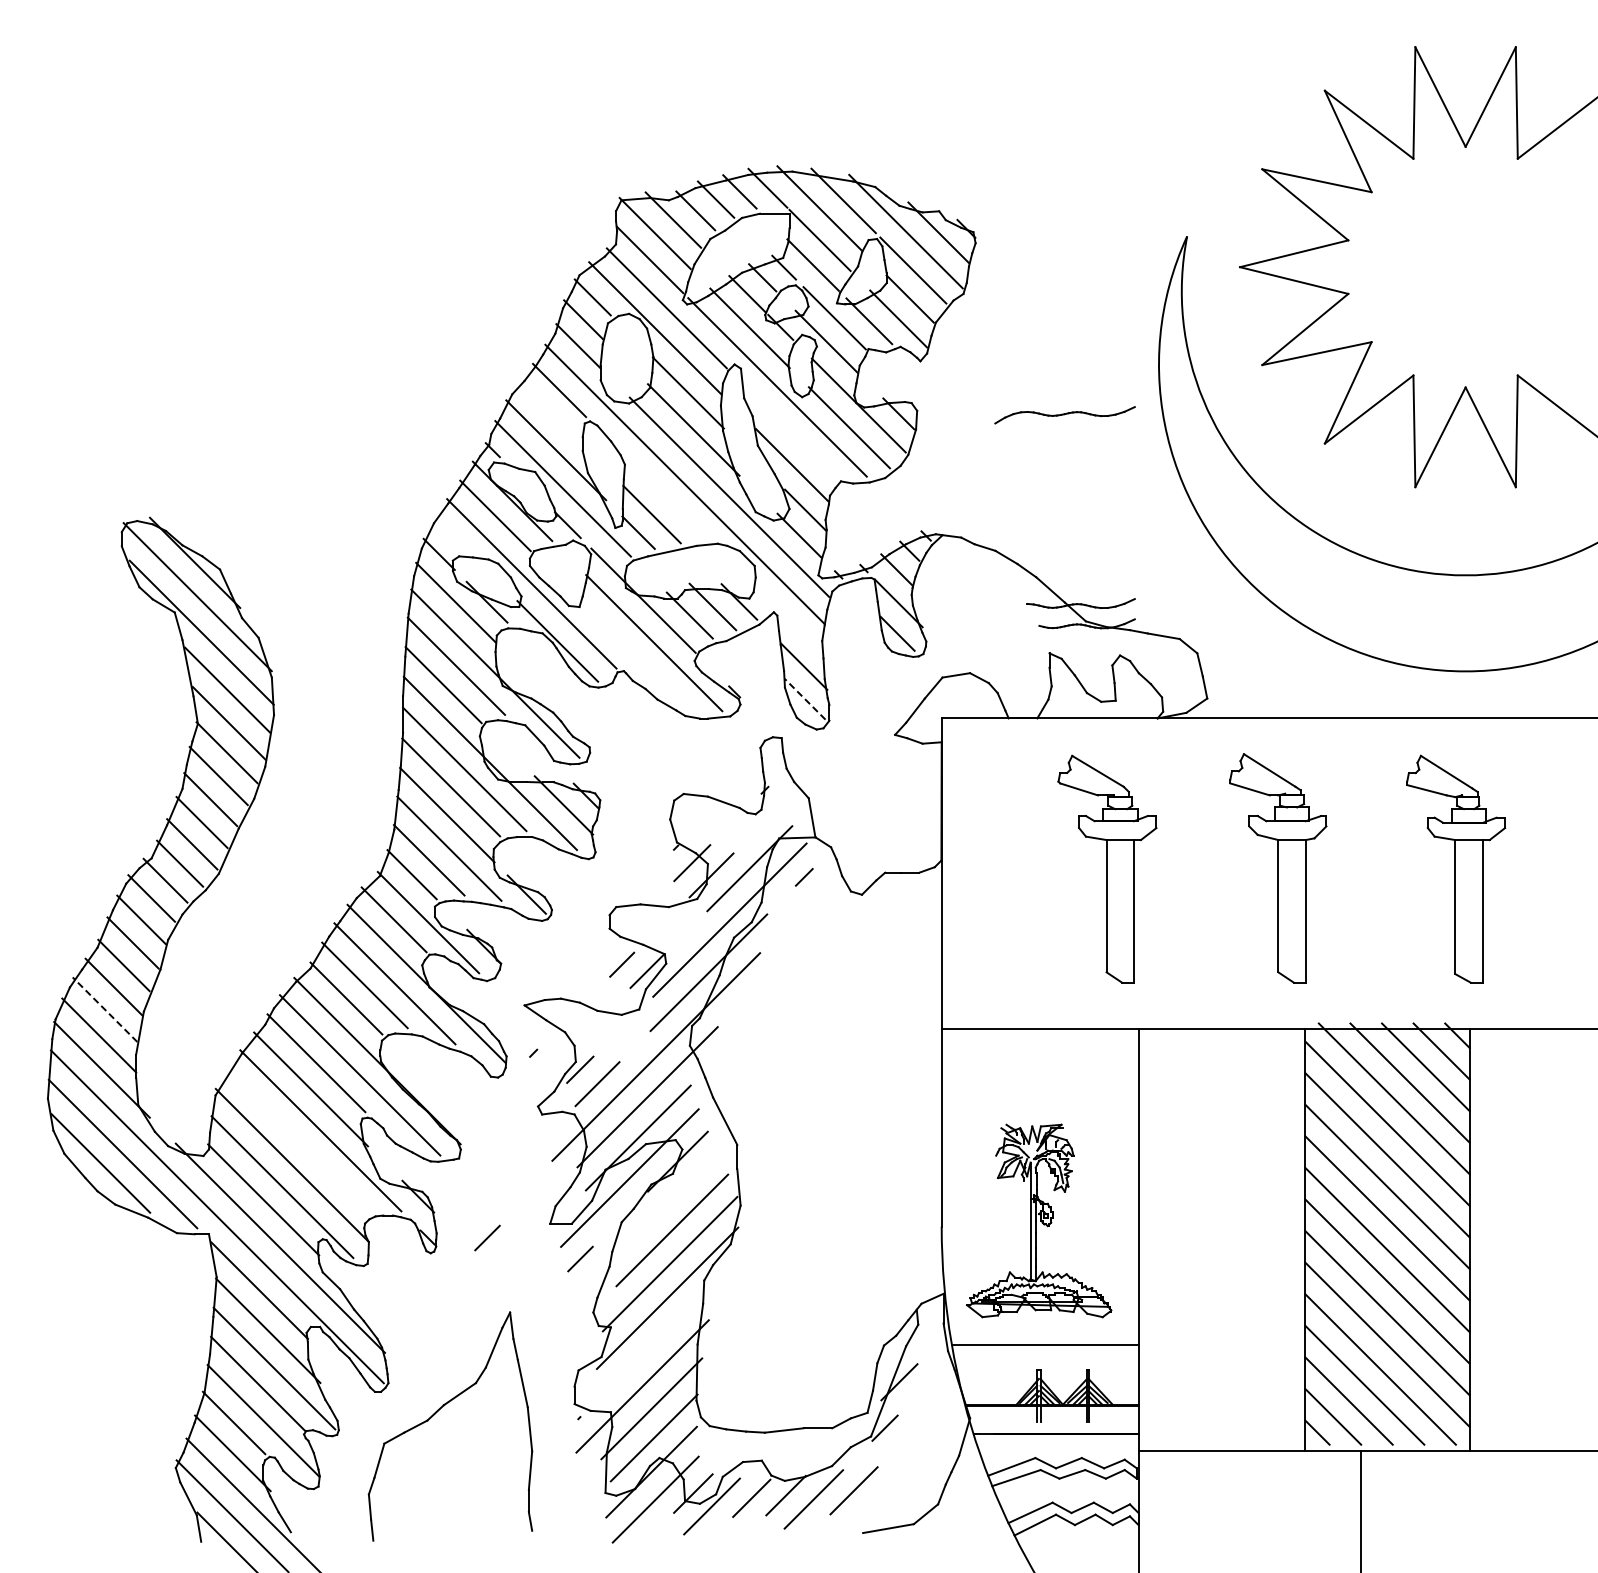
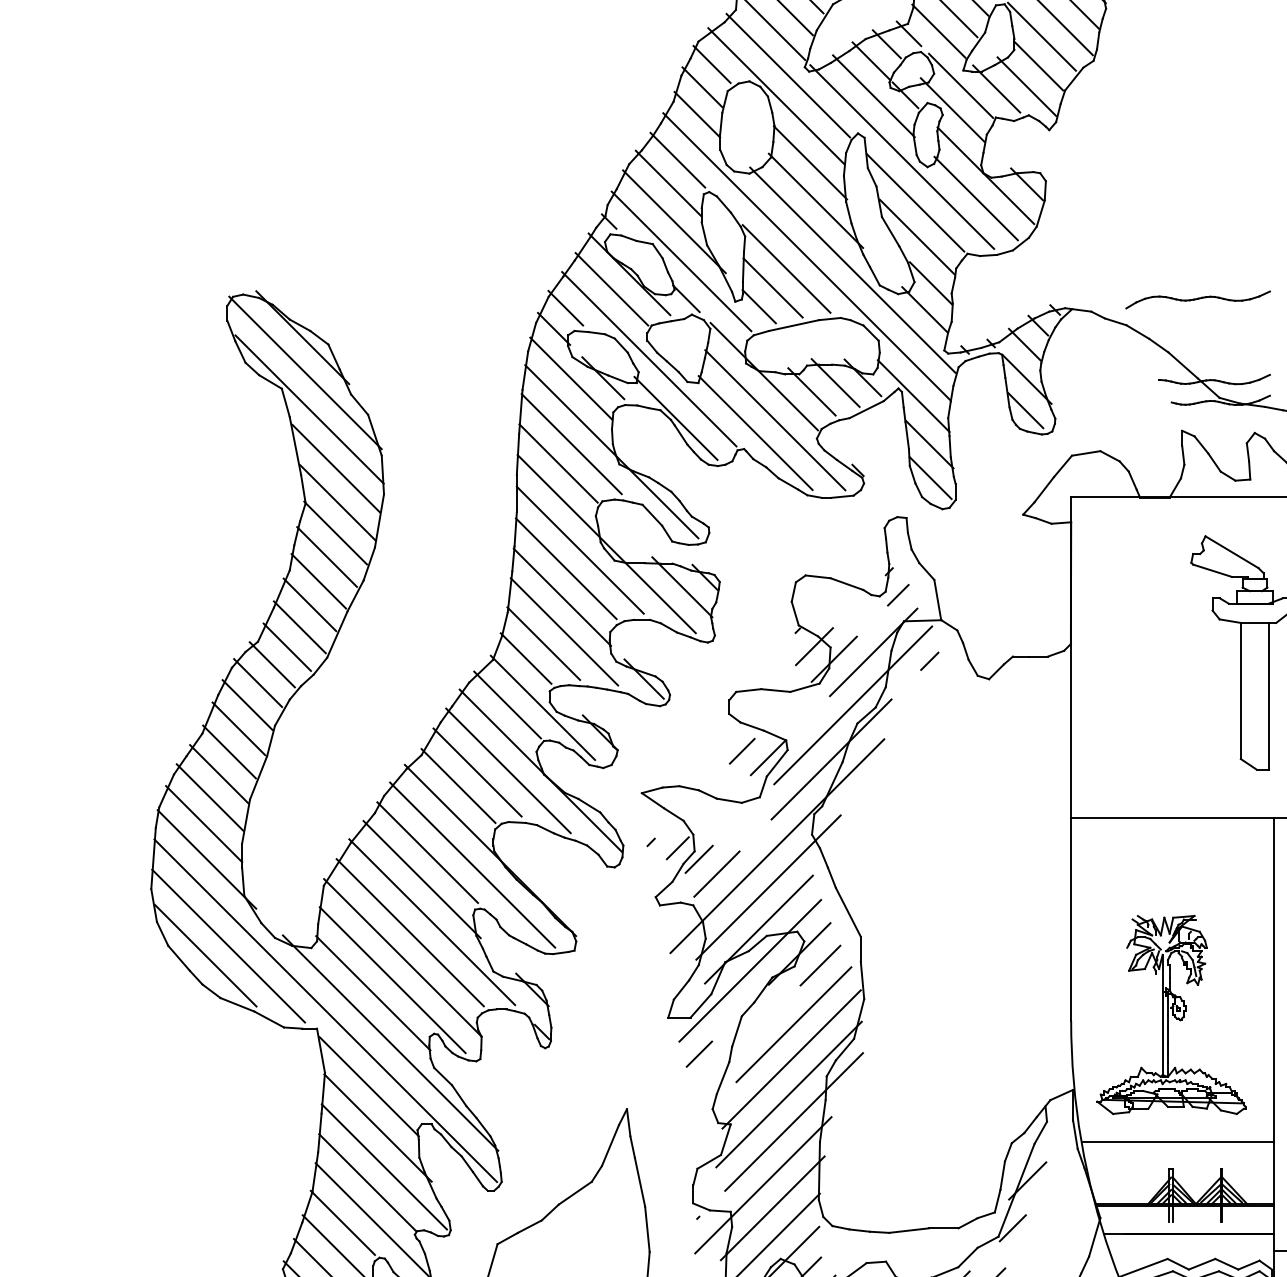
line: (550, 413) -> (668, 183), added
part: (1064, 415) -> (1197, 300), moved
line: (790, 431) -> (915, 202), added
line: (664, 495) -> (785, 268), added
line: (450, 534) -> (565, 308), added
line: (788, 619) -> (913, 395), added
line: (634, 655) -> (754, 432), added
line: (805, 699) -> (930, 478), dashed -> solid
line: (773, 813) -> (898, 595), added
line: (105, 1009) -> (210, 797), dashed -> solid
line: (559, 1058) -> (677, 847), added
line: (299, 1140) -> (410, 932), added
line: (697, 1172) -> (819, 965), added
line: (487, 1237) -> (603, 1031), removed
line: (672, 1324) -> (794, 1121), added

